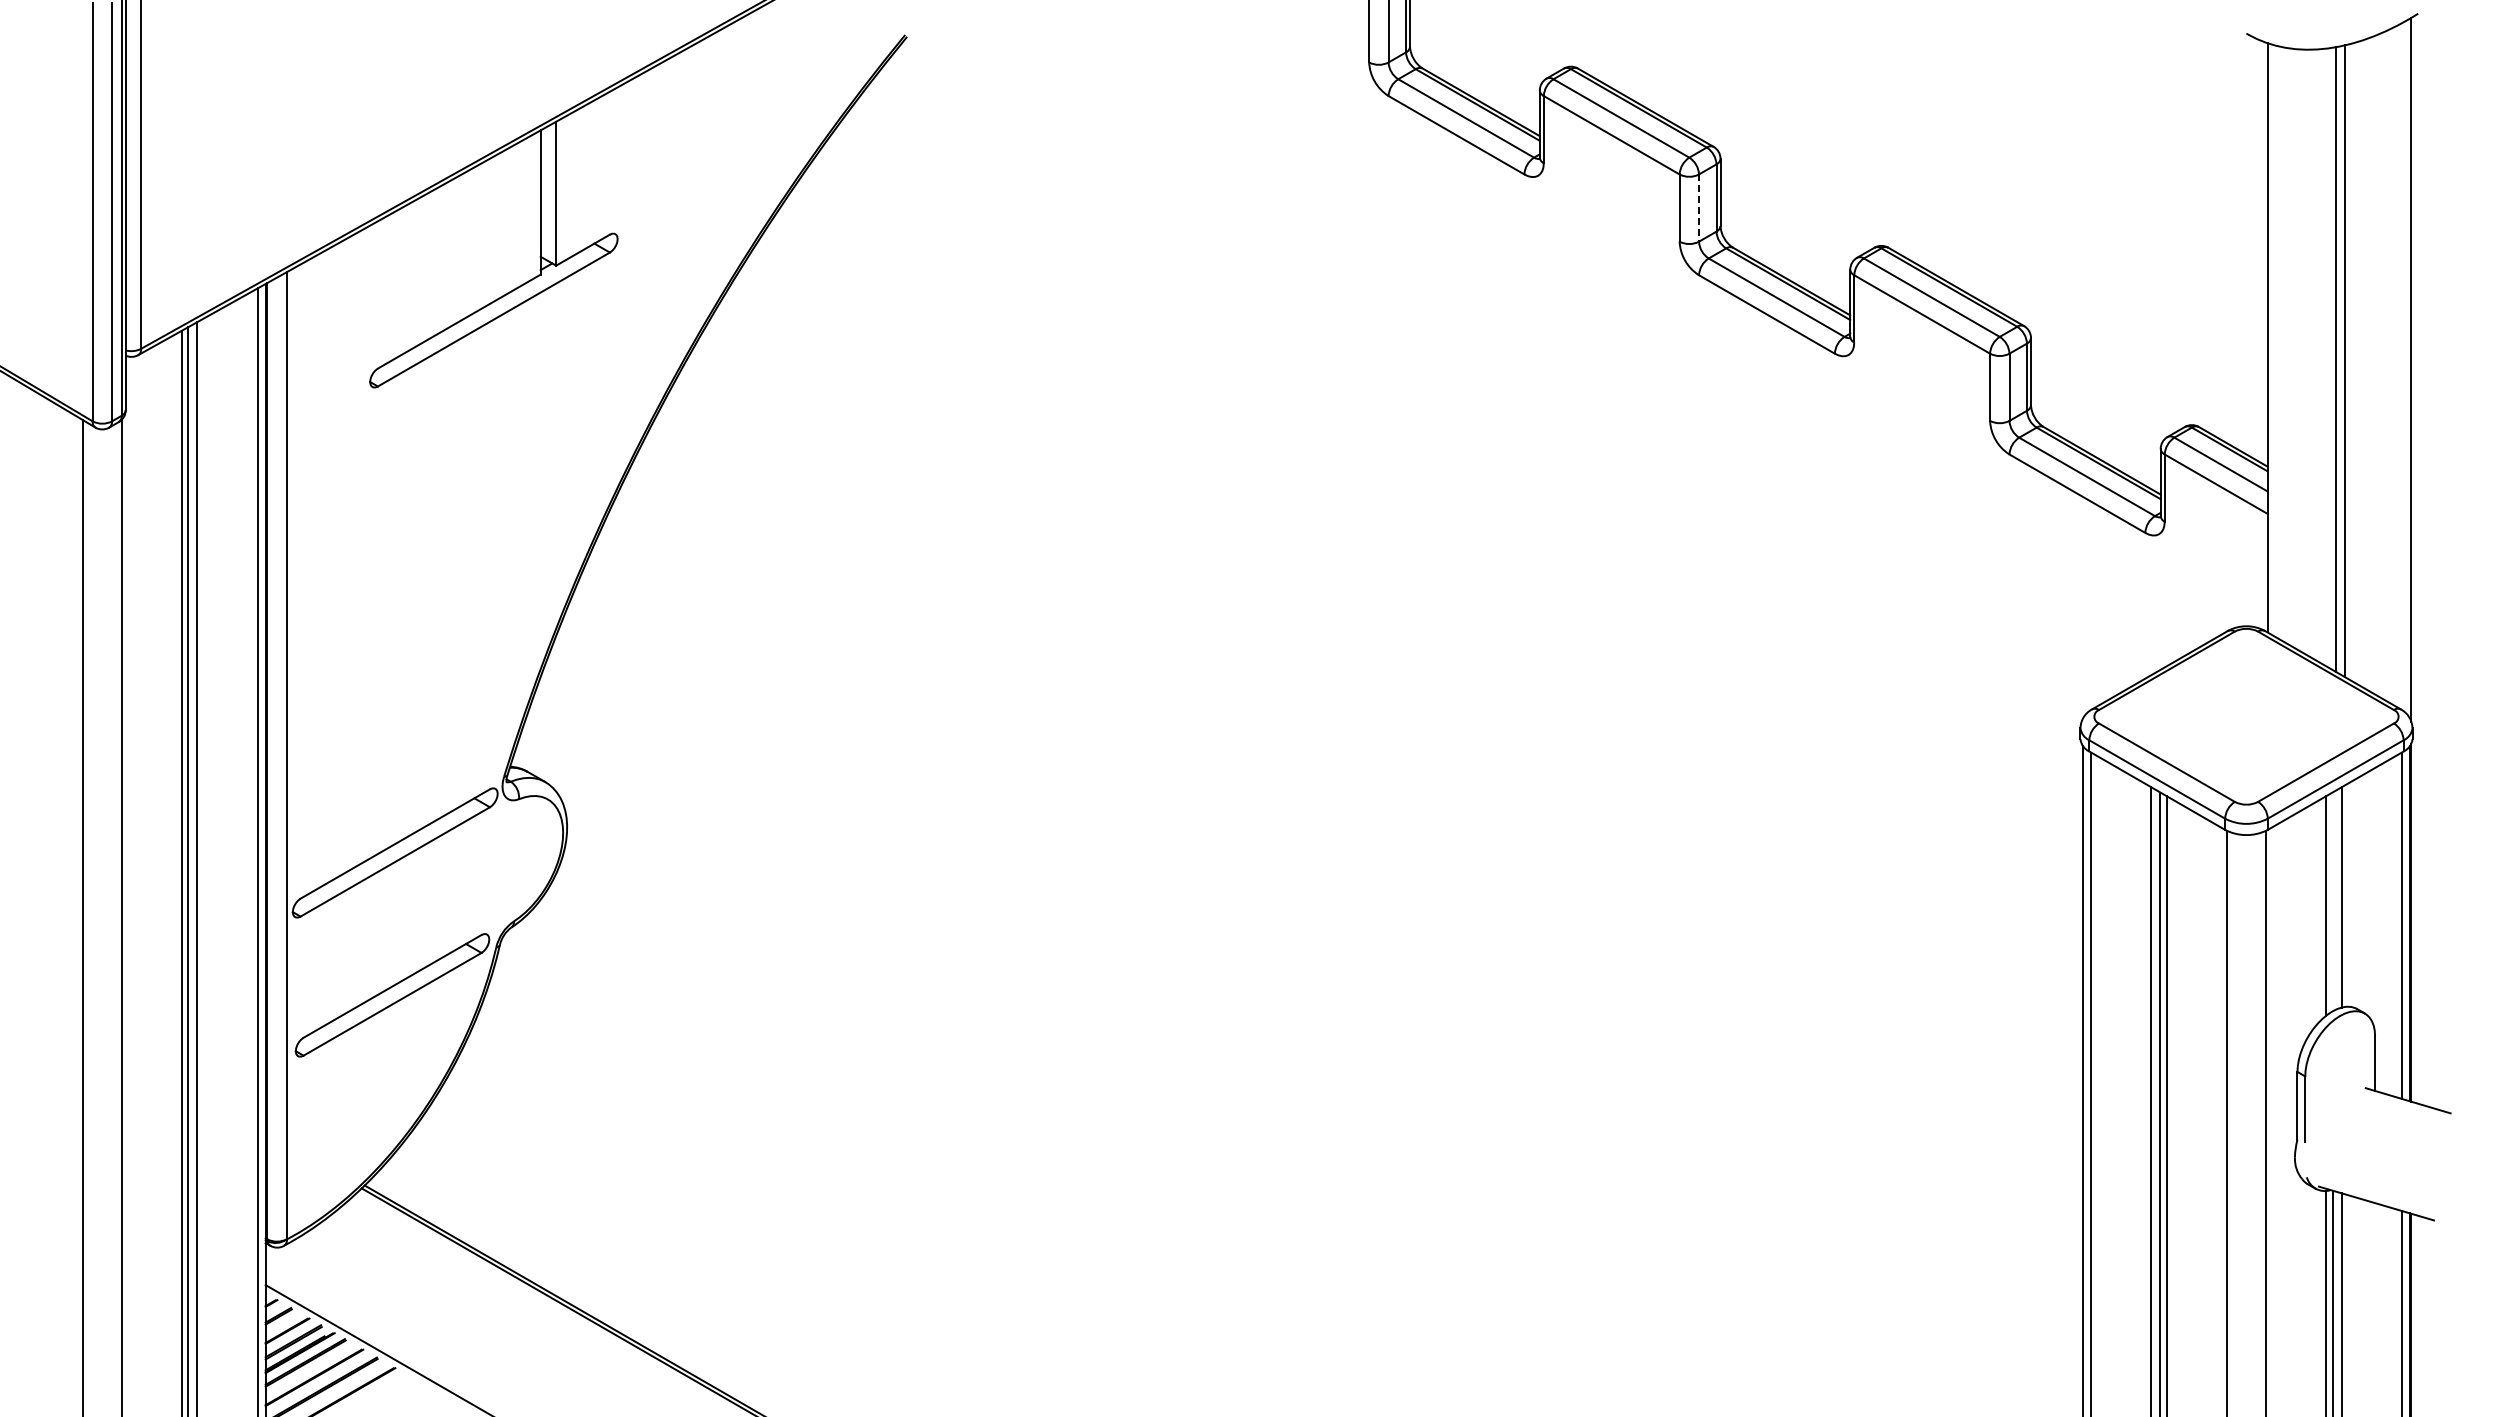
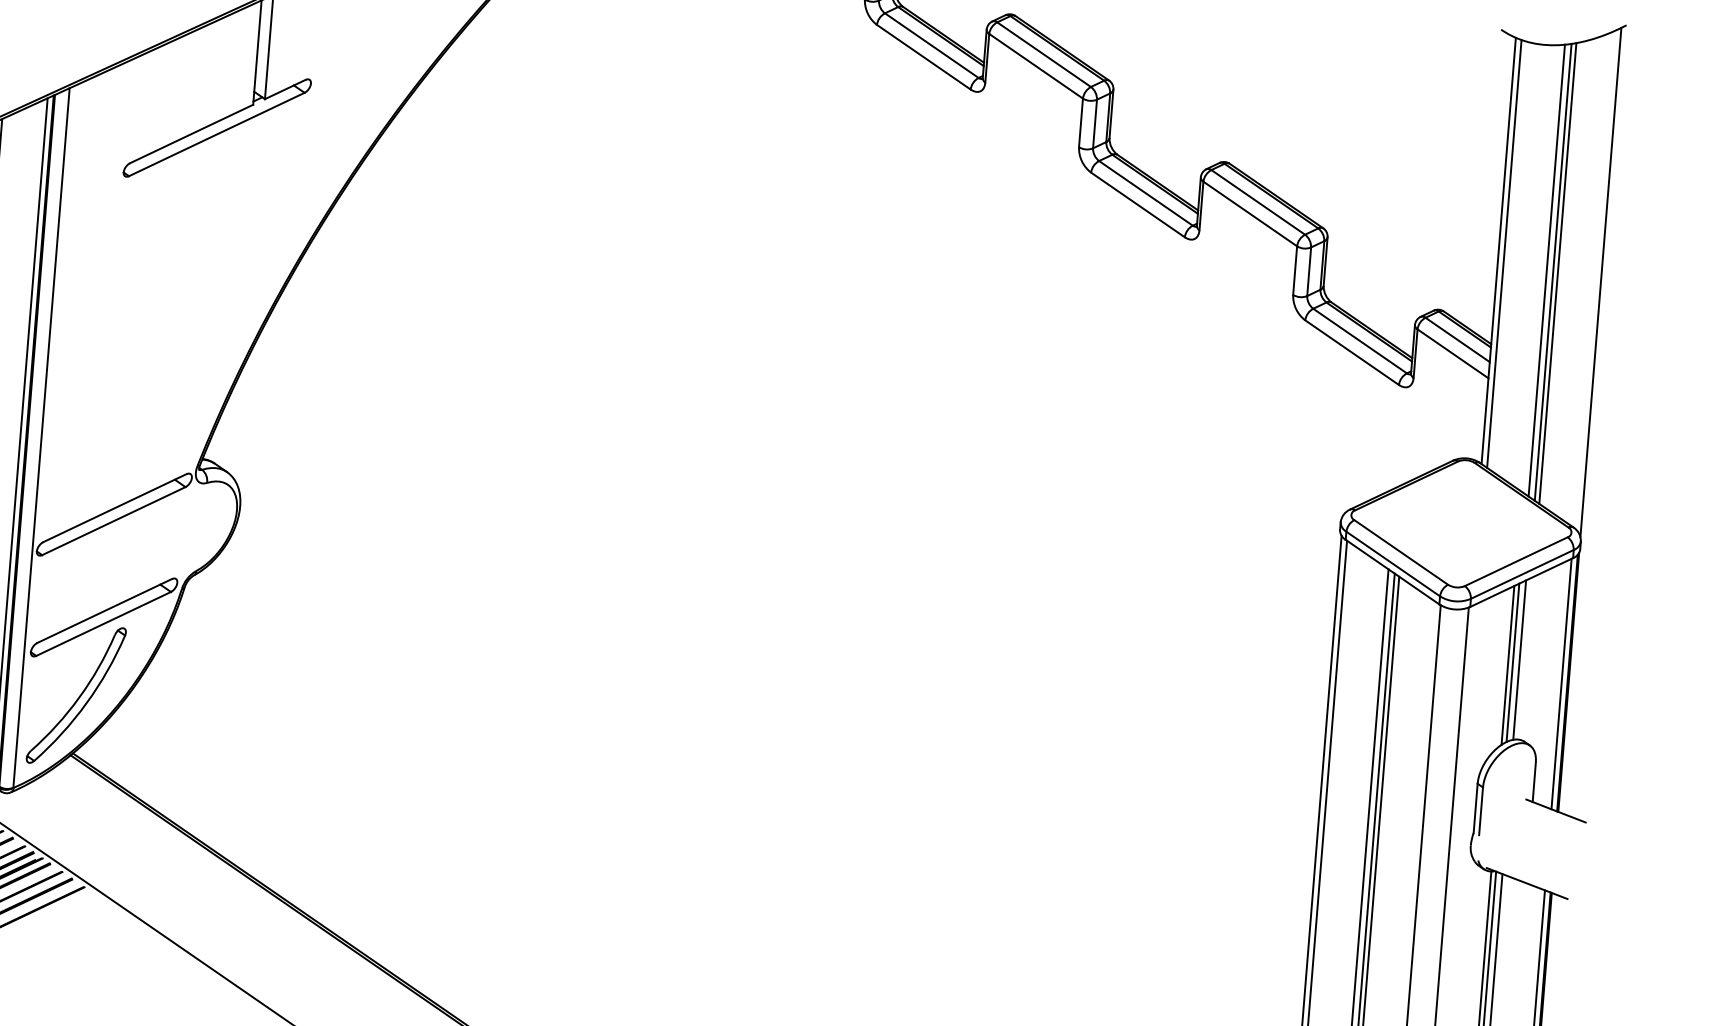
line: (1699, 208) -> (1095, 124), dashed -> solid
line: (2275, 341) -> (1504, 254), added
line: (2351, 361) -> (1558, 272), added
line: (2332, 901) -> (1512, 662), added
part: (362, 1105) -> (76, 695), added

